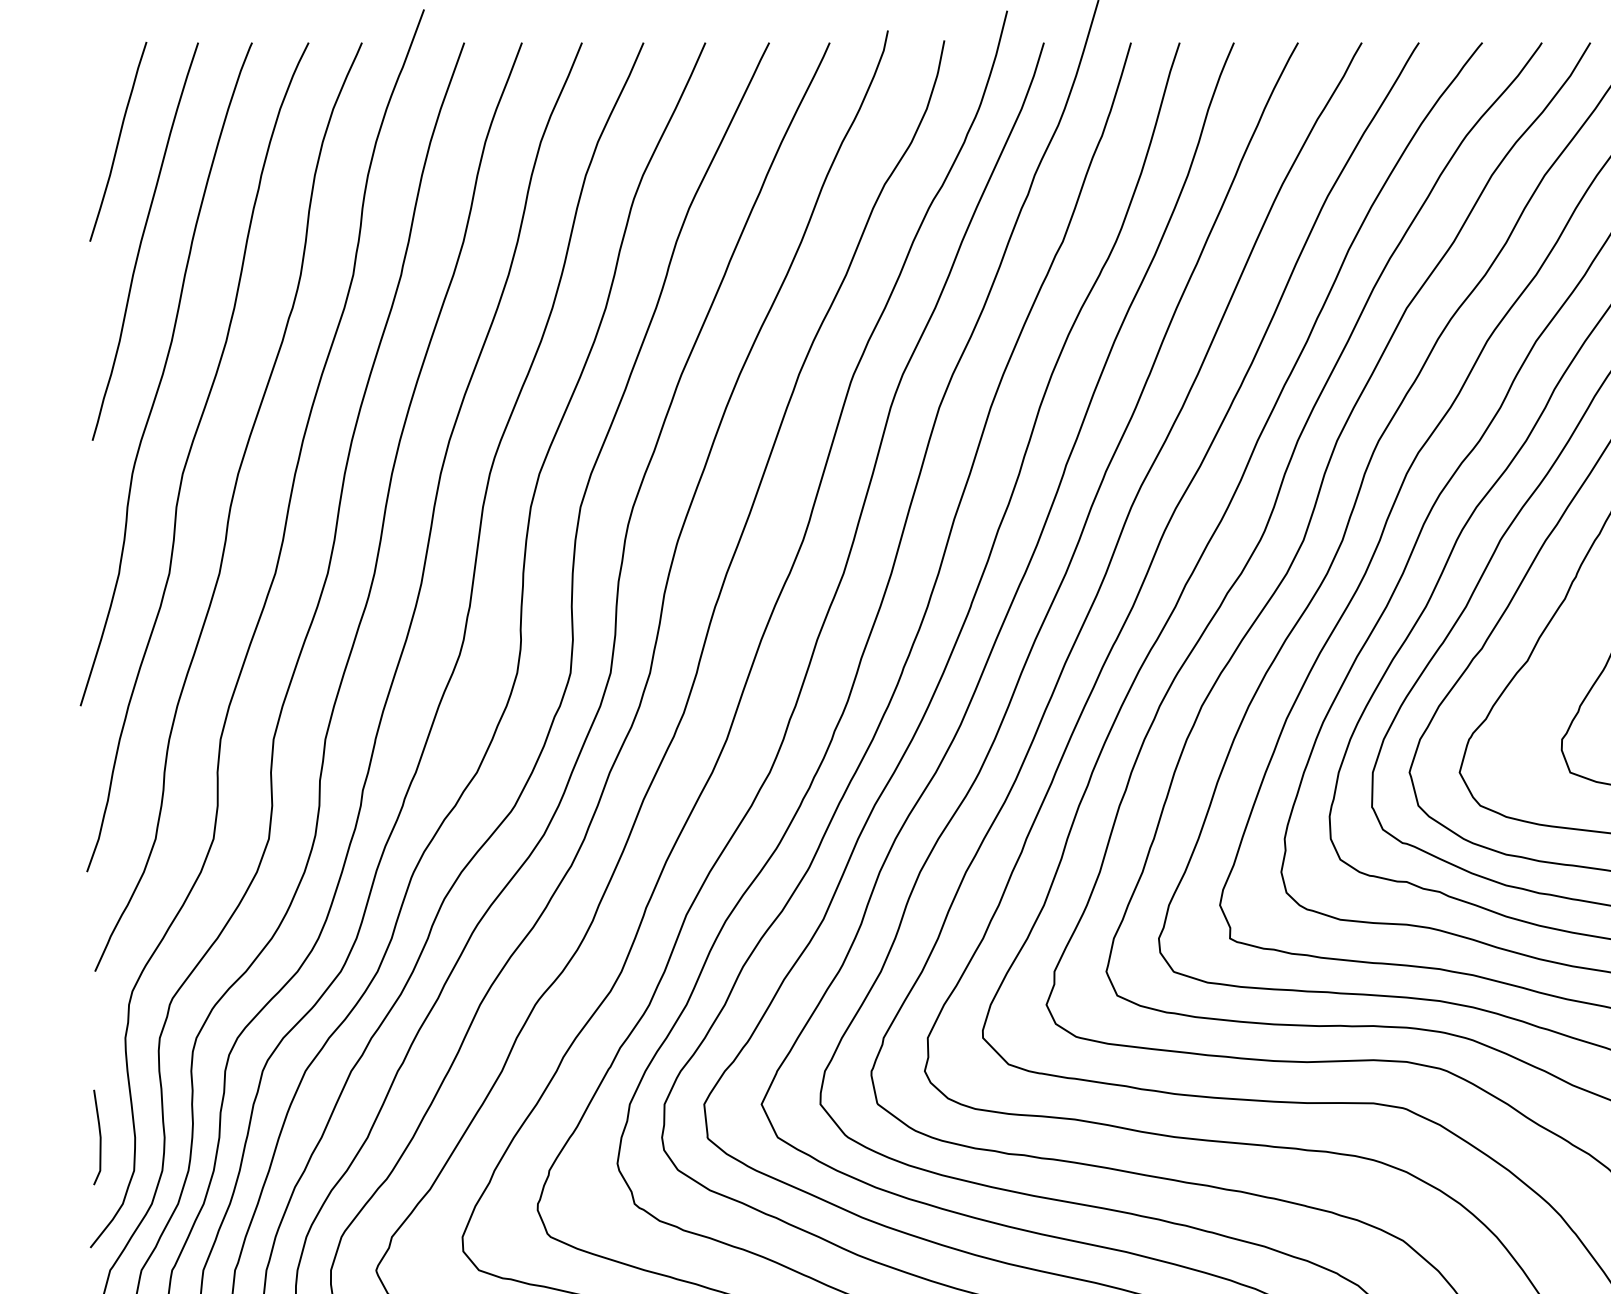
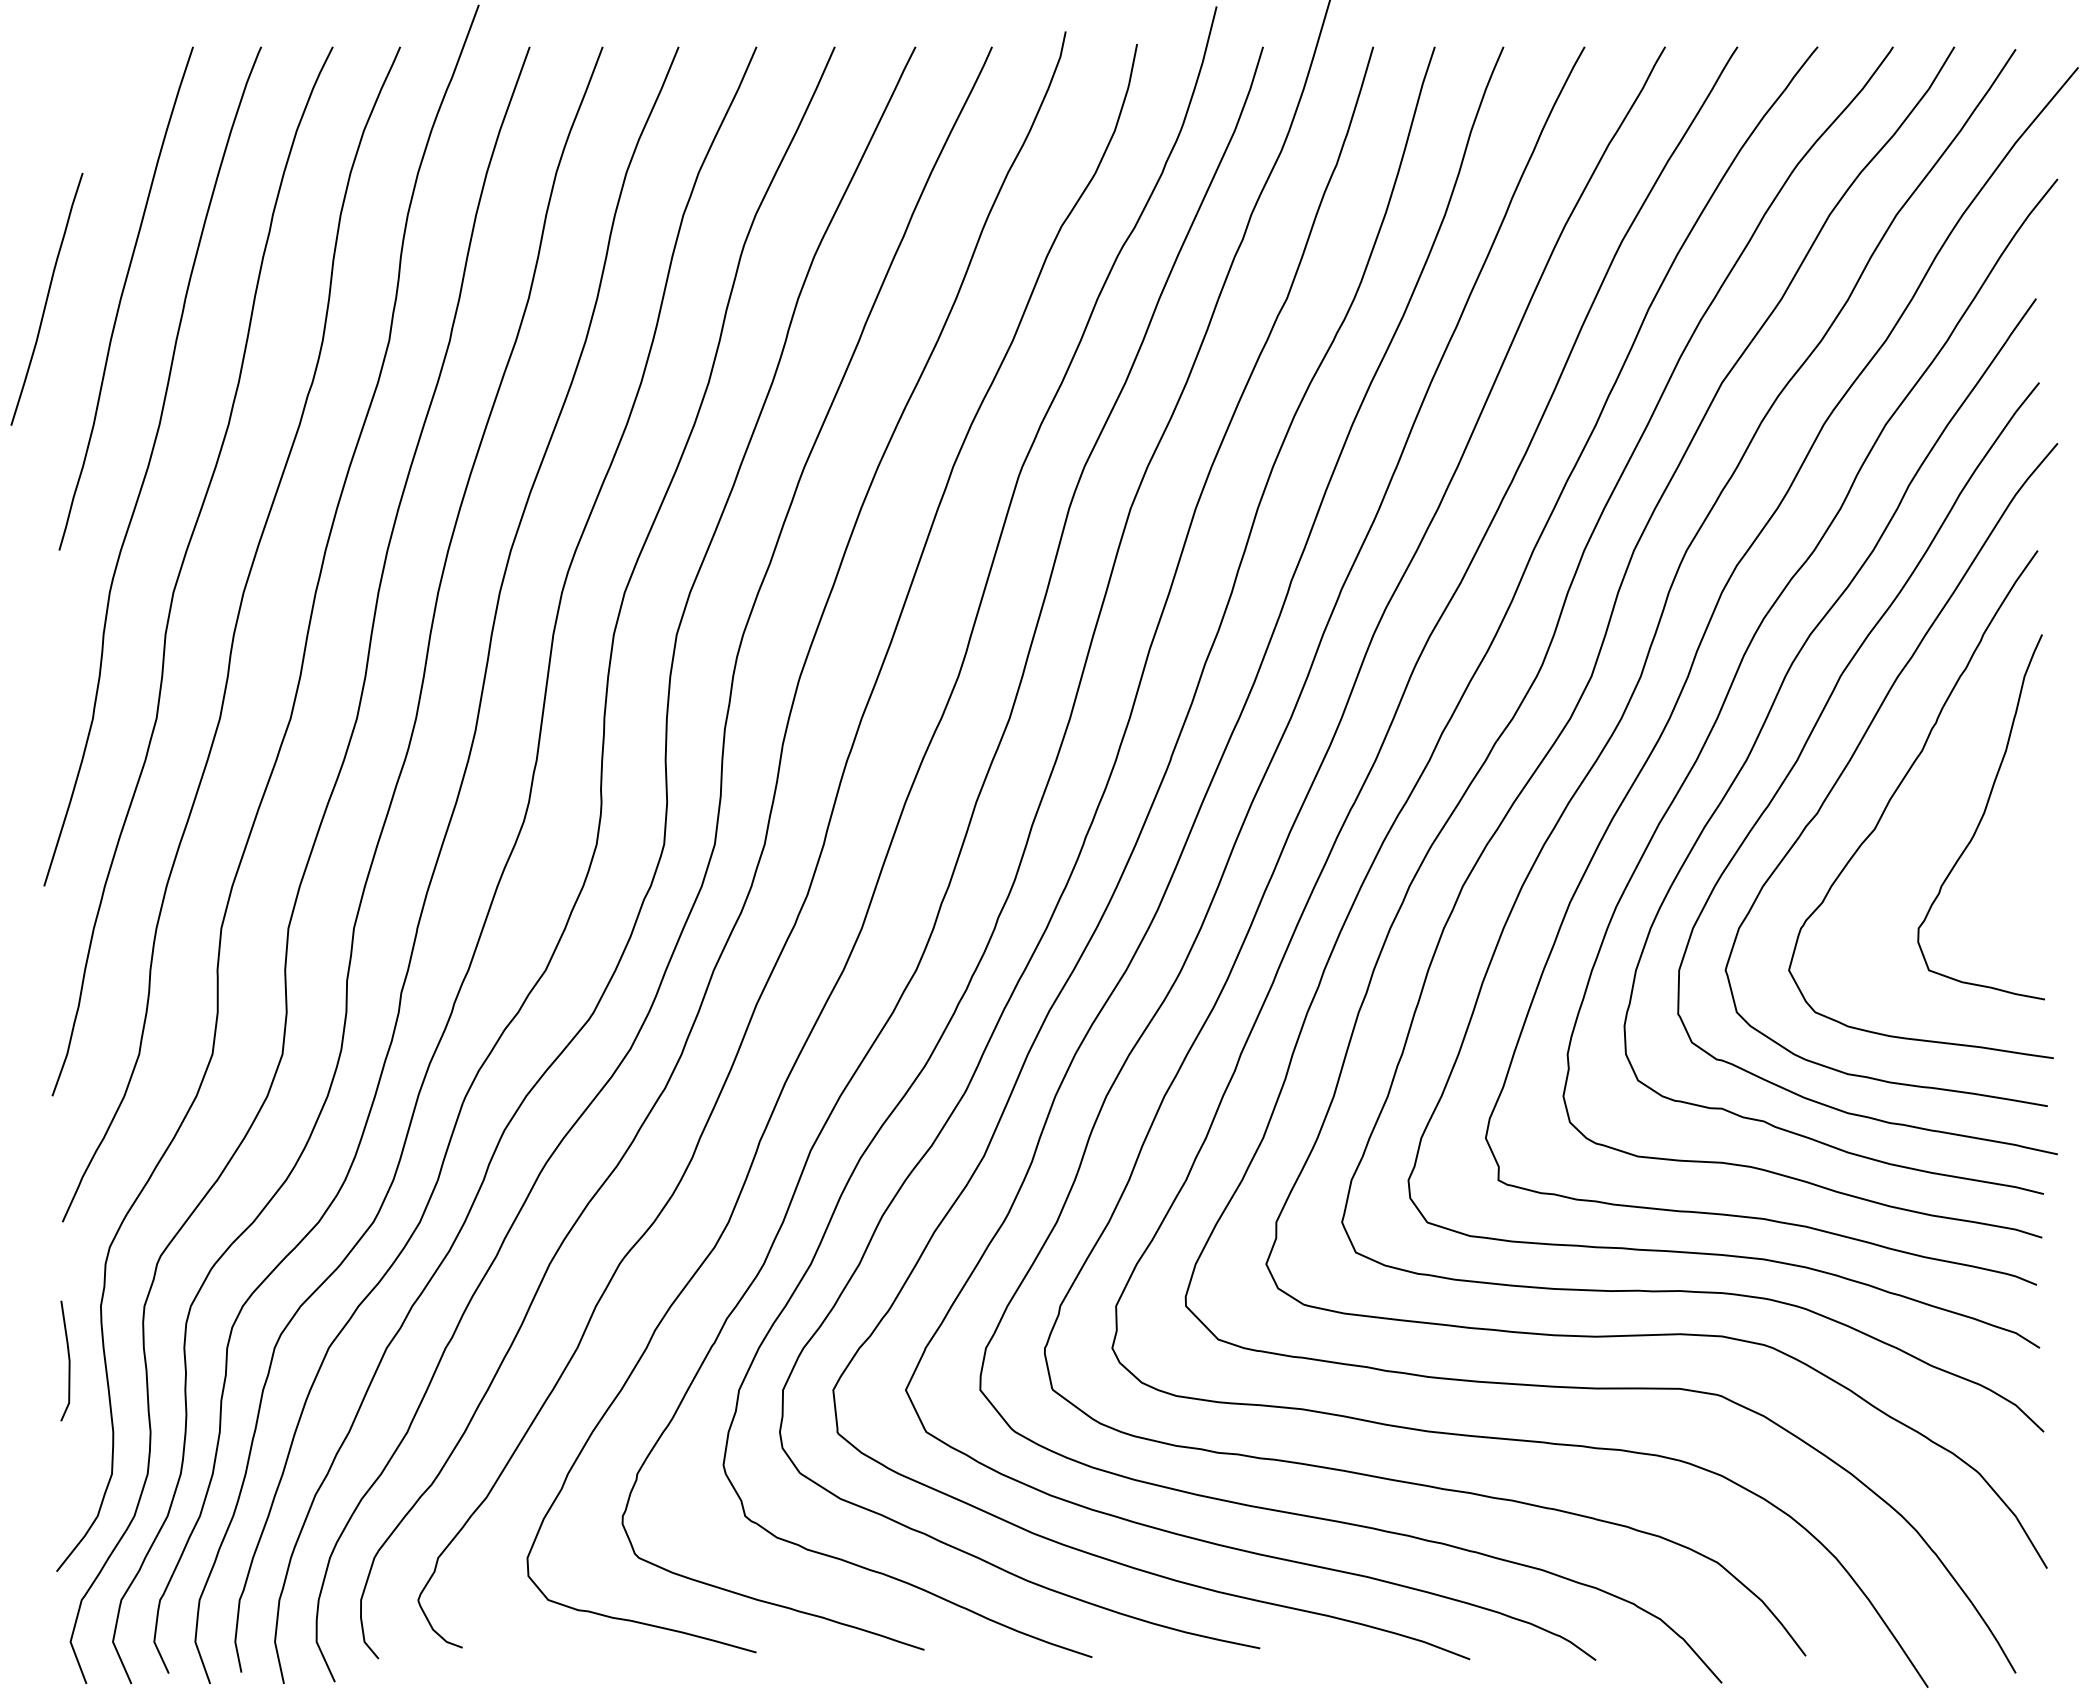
curve: (117, 141) -> (46, 298), moved
line: (99, 1137) -> (68, 1360), moved

